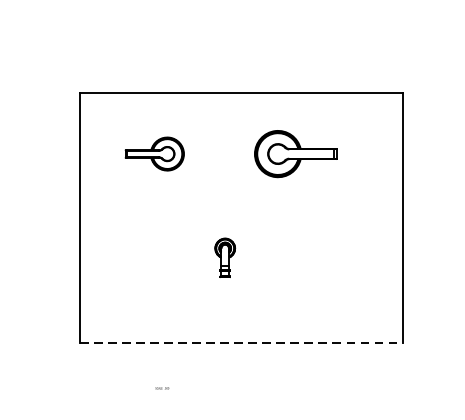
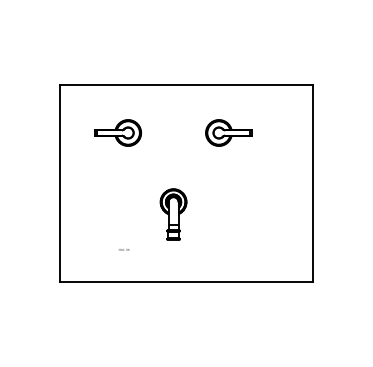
part: (295, 153) -> (228, 132), size x0.71
part: (225, 257) -> (173, 214), size x1.67
line: (241, 343) -> (186, 281), dashed -> solid
text: (162, 387) -> (124, 249), moved

